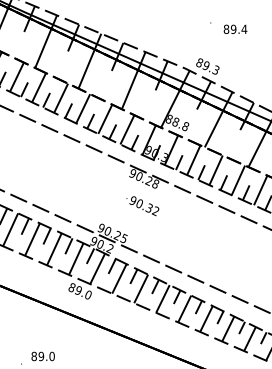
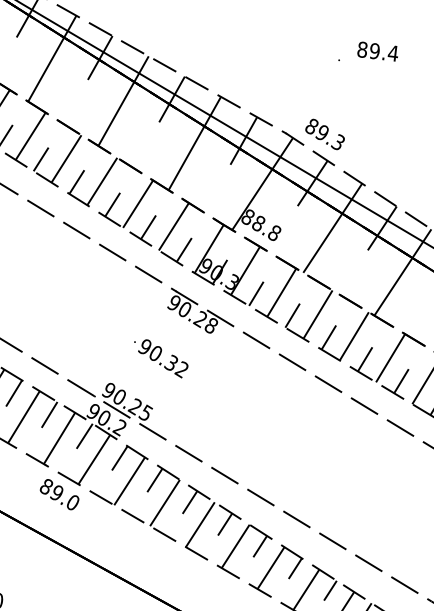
text: (235, 28) -> (378, 50), moved
text: (142, 206) -> (160, 358), moved

